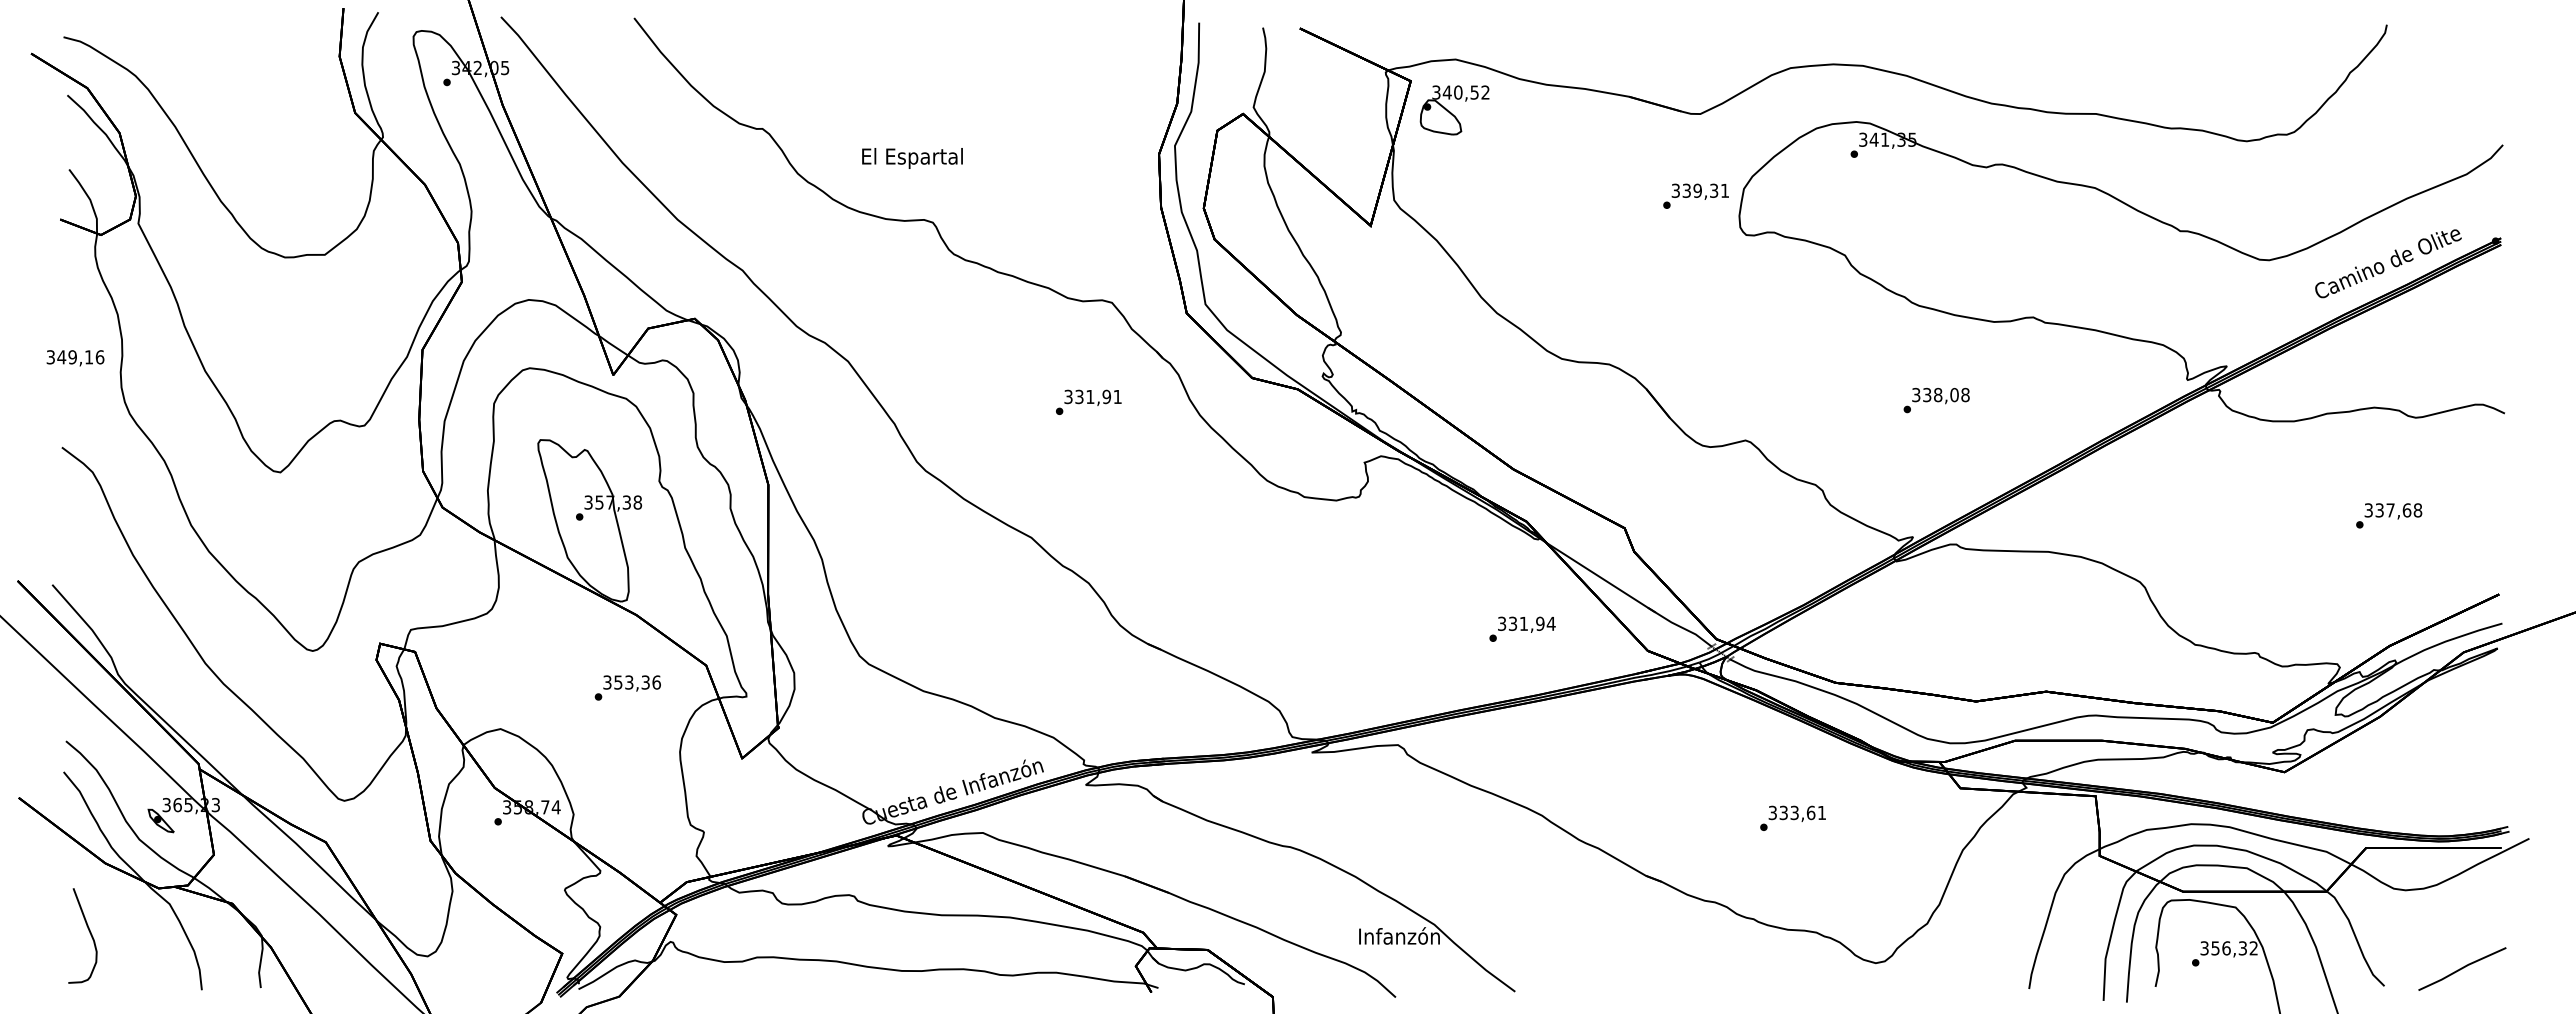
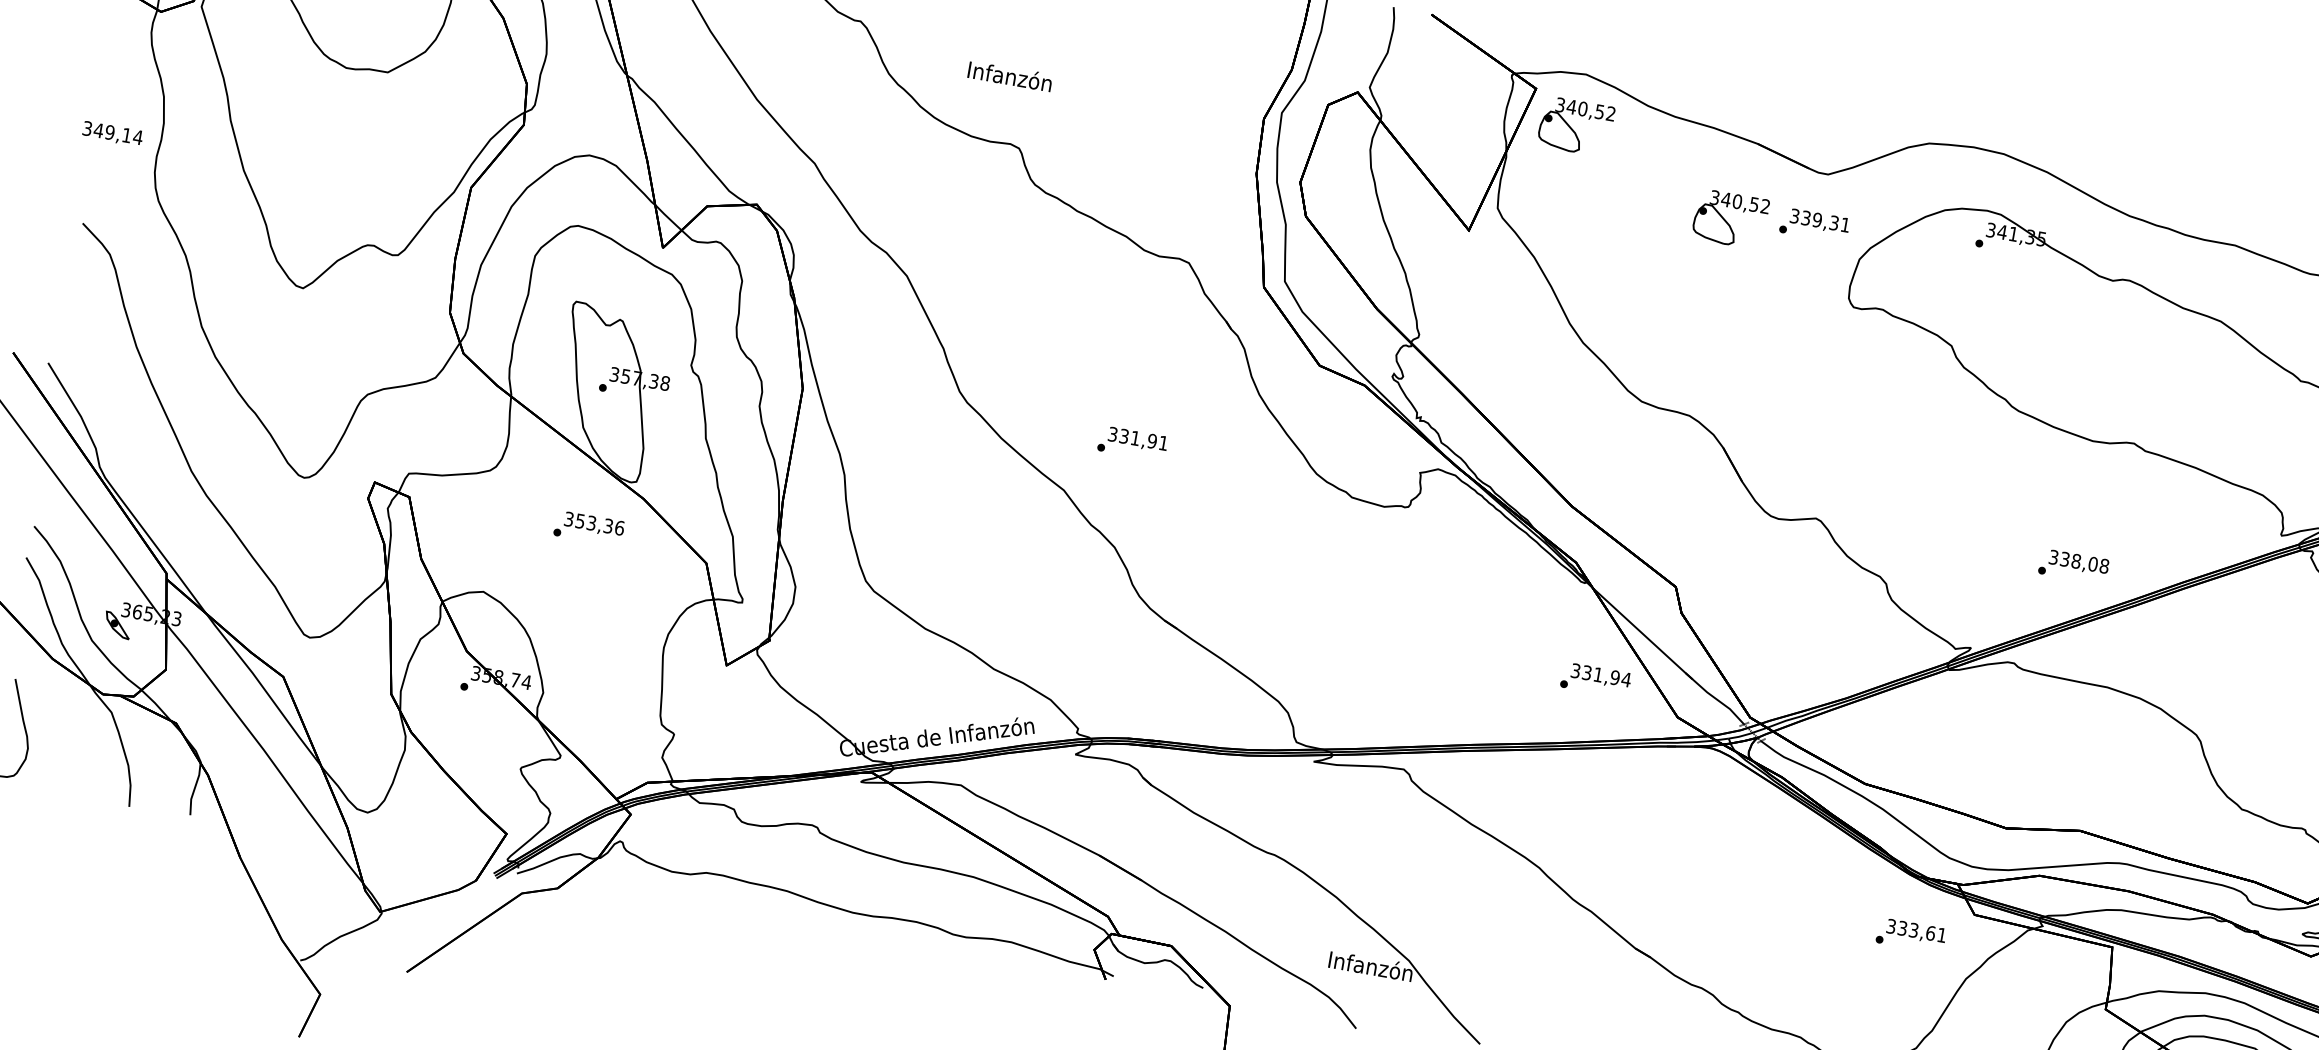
text: (912, 157) -> (1009, 77), El Espartal -> Infanzón
part: (1615, 172) -> (1730, 219), added
text: (1695, 195) -> (1814, 224), moved
text: (99, 357) -> (137, 137), 349,16 -> 349,14
text: (1936, 400) -> (2073, 566), moved
text: (1088, 401) -> (1132, 442), moved
text: (1522, 628) -> (1595, 679), moved
text: (627, 687) -> (588, 528), moved
text: (1792, 817) -> (1910, 934), moved

